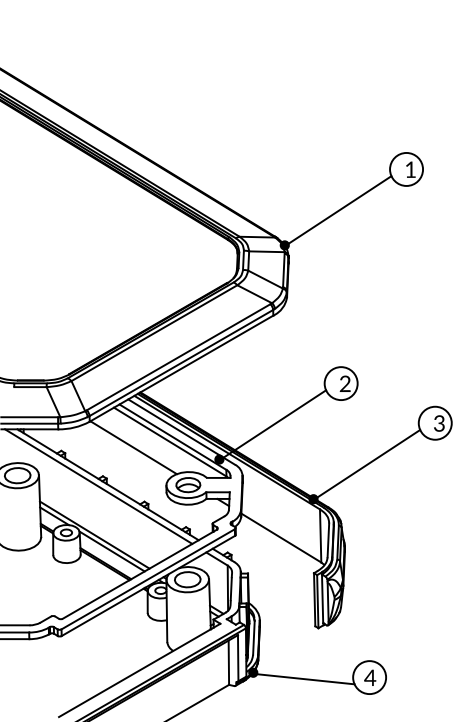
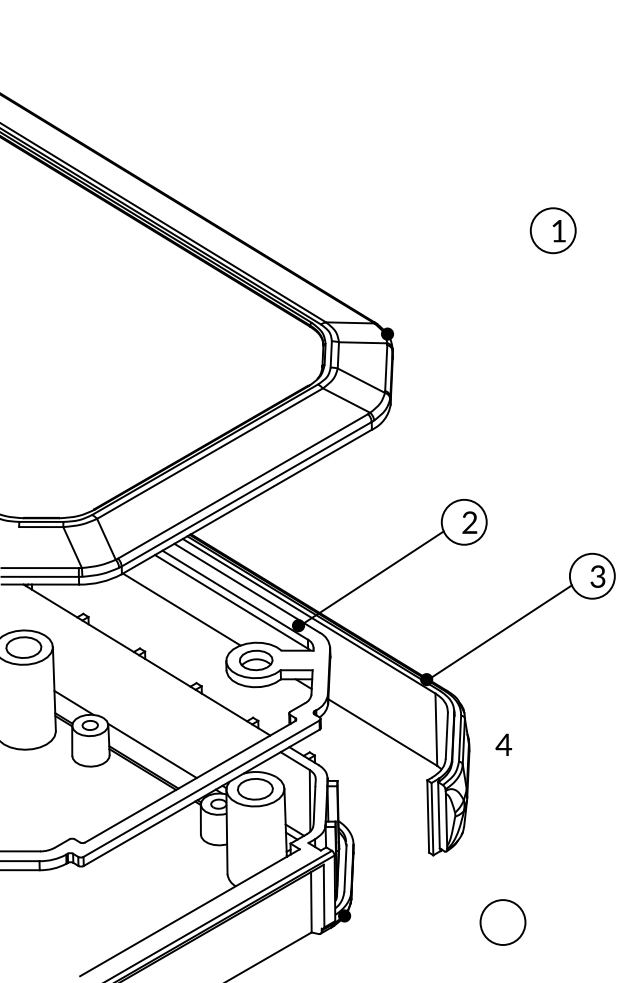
line: (339, 209) -> (462, 285), removed
line: (98, 486) -> (133, 662), removed
line: (94, 535) -> (128, 728), removed
text: (369, 677) -> (503, 744), moved
line: (305, 679) -> (415, 924), removed

